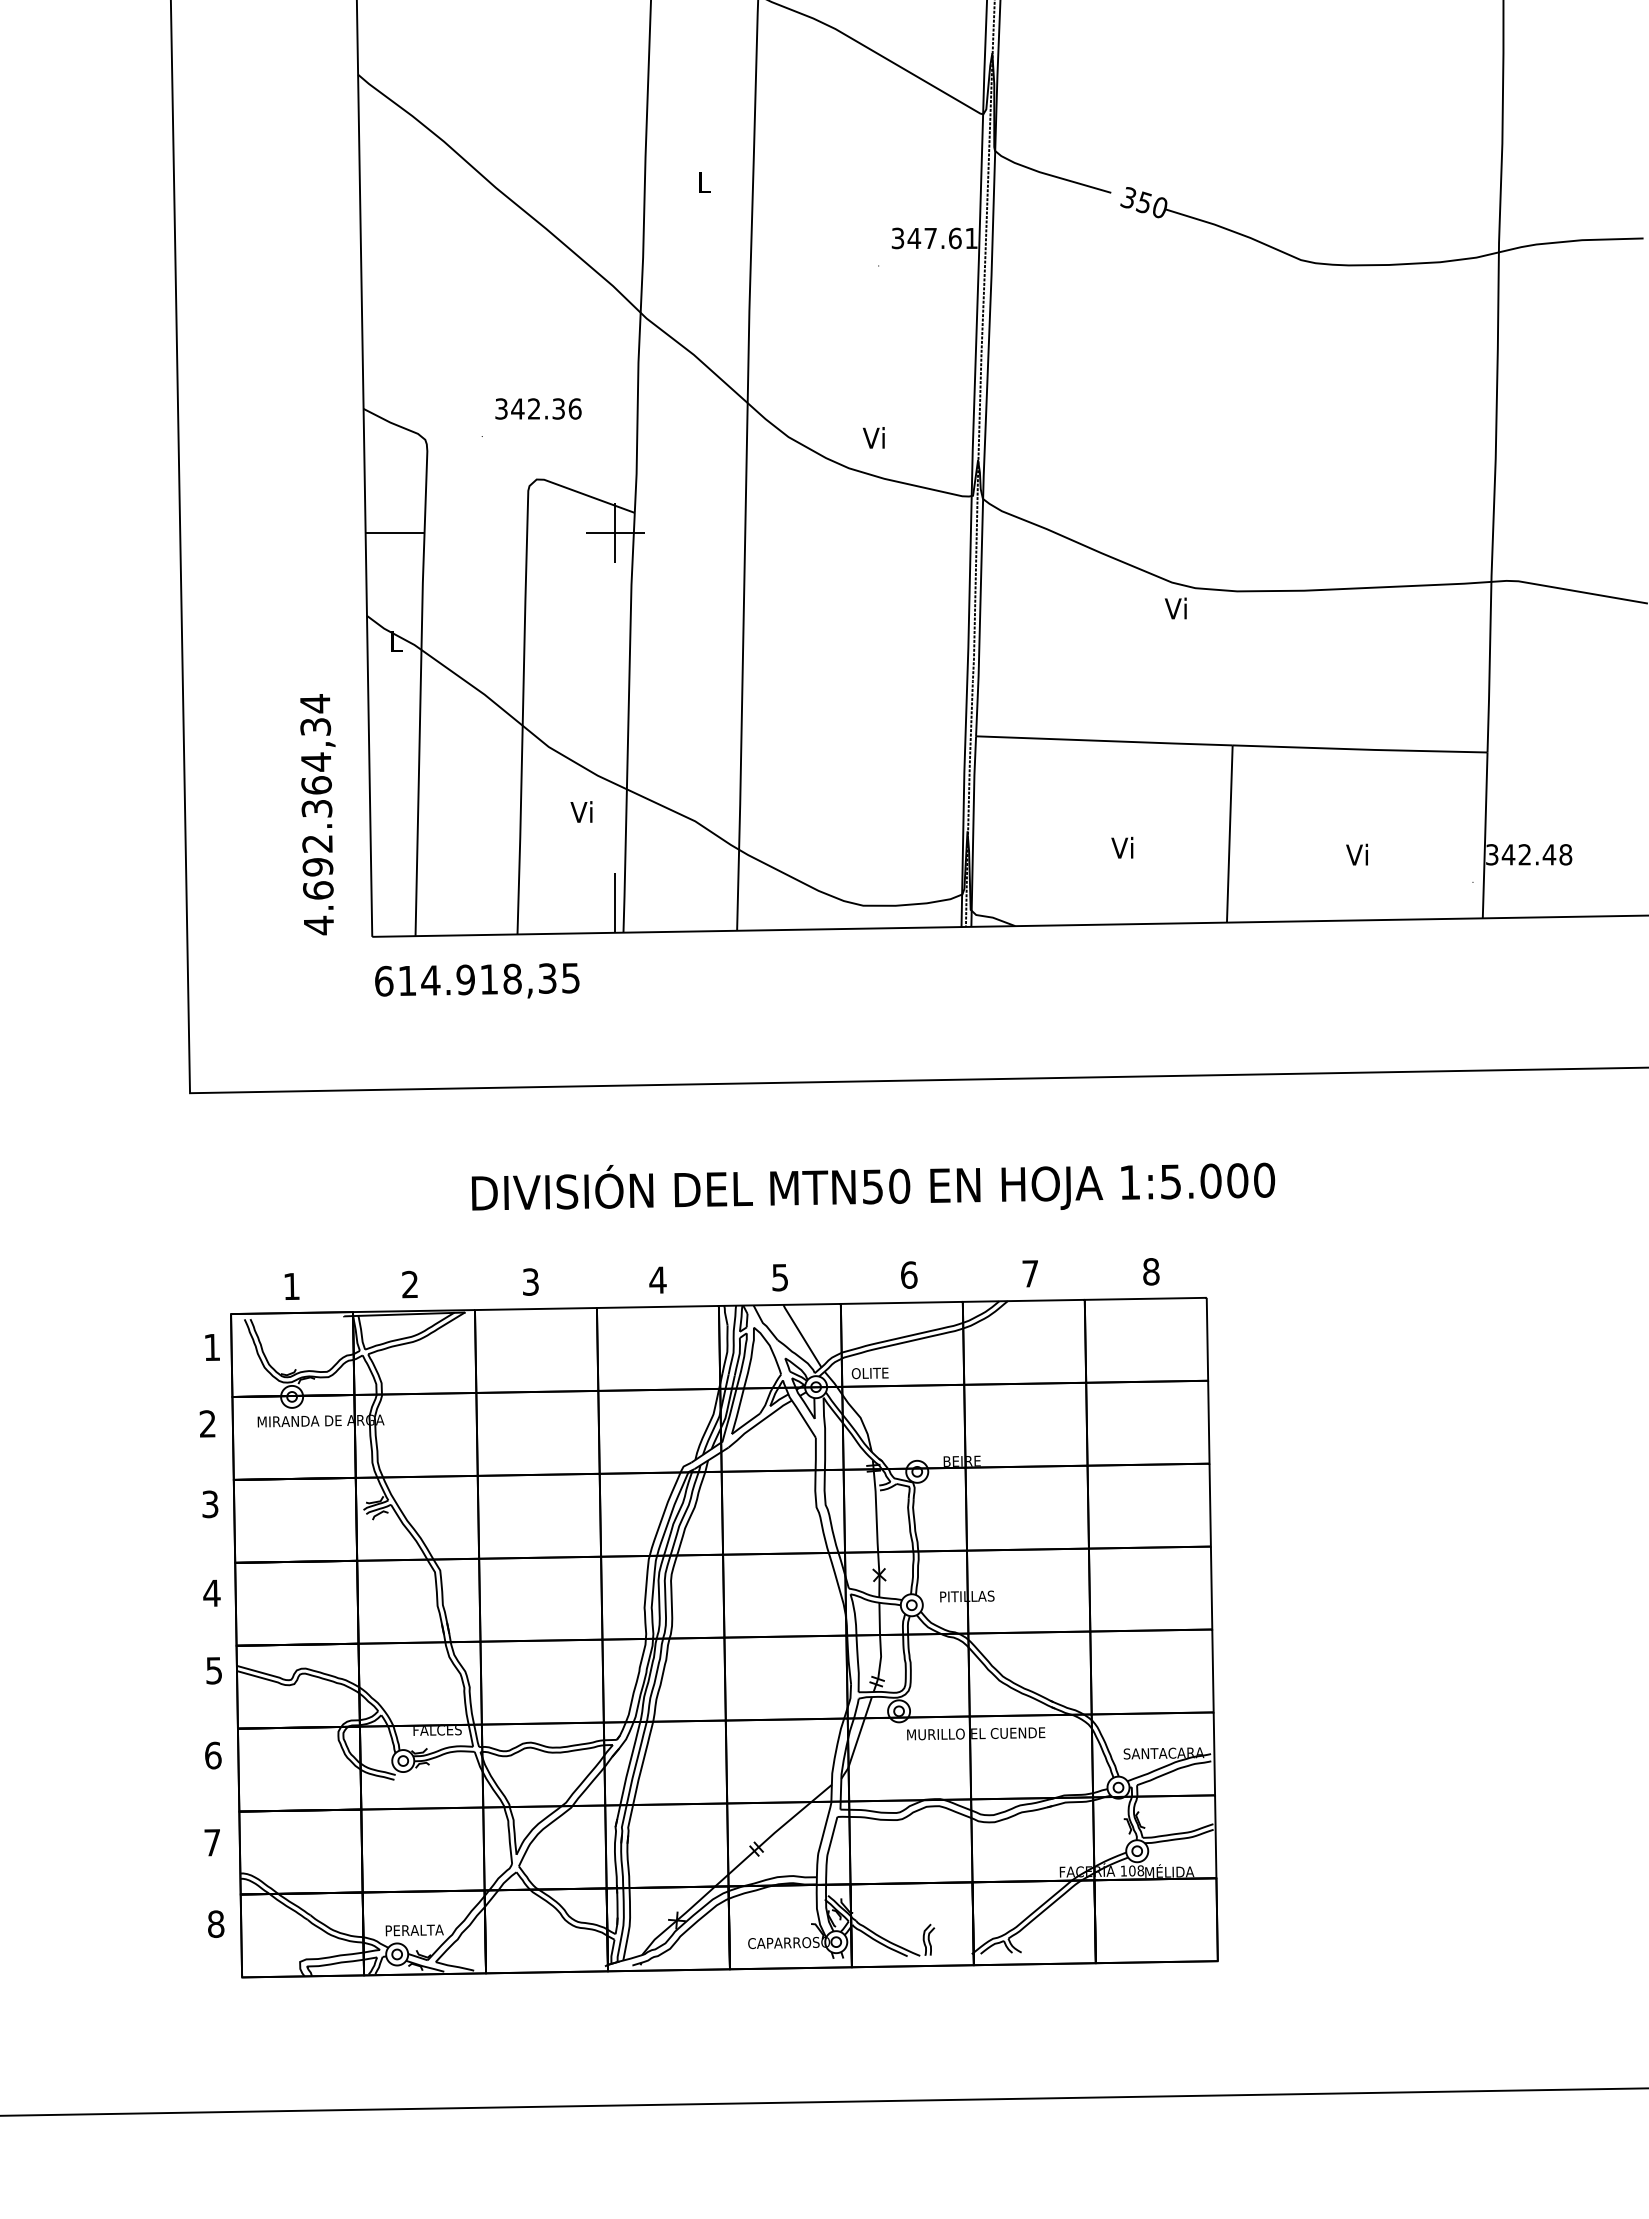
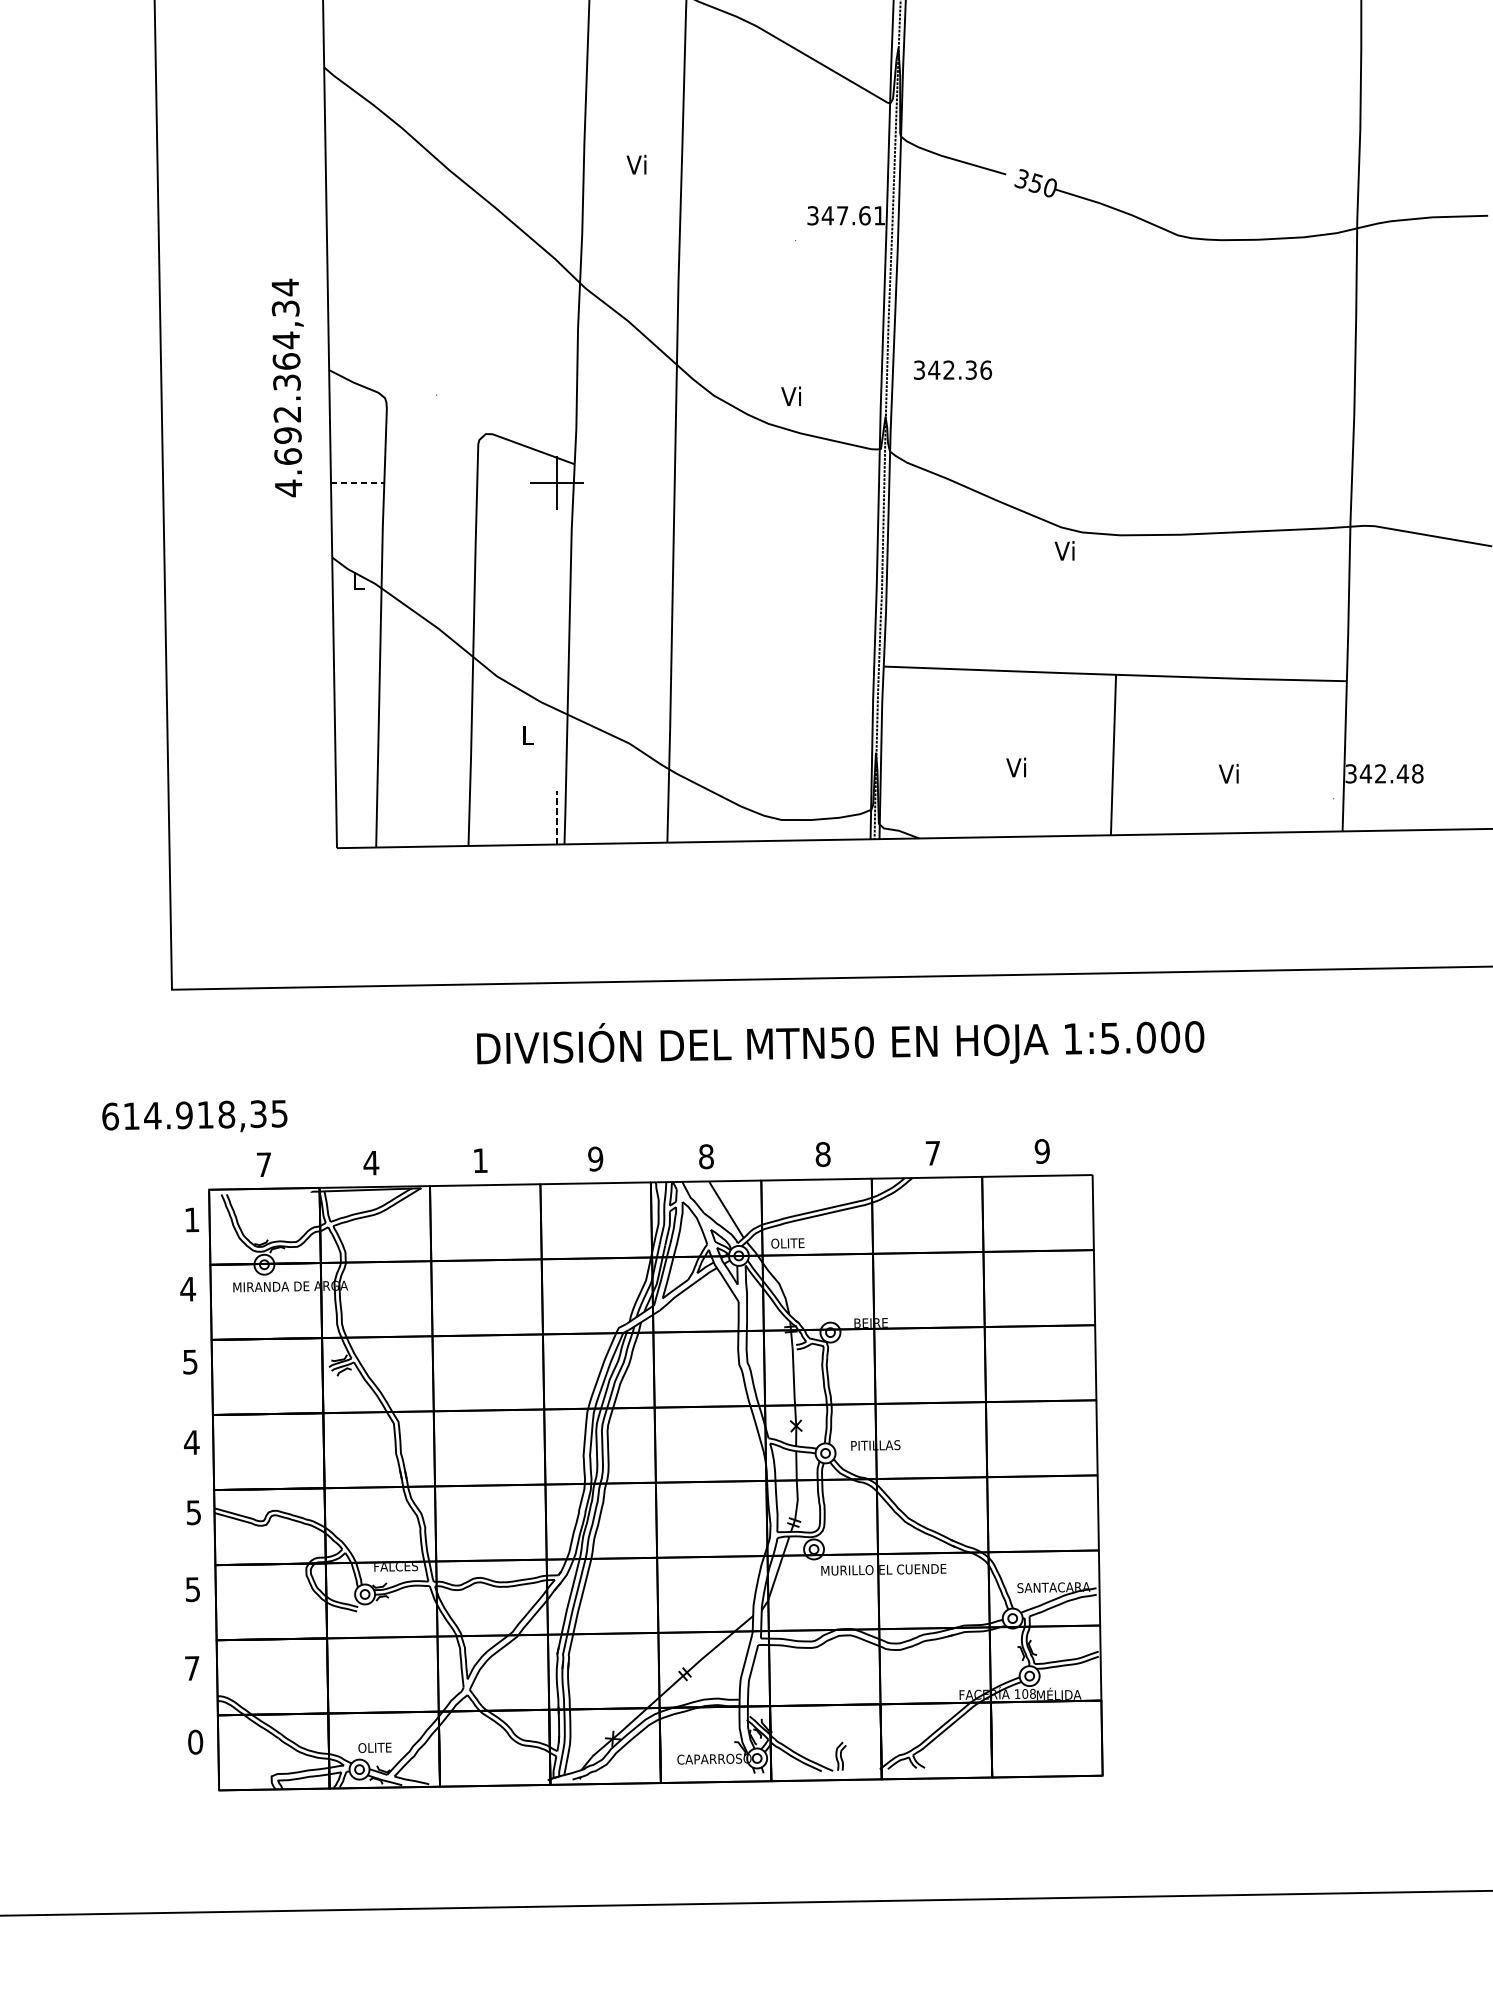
text: (702, 181) -> (636, 164), L -> Vi
text: (538, 408) -> (952, 369), moved
line: (395, 533) -> (358, 482), solid -> dashed
text: (581, 811) -> (526, 734), Vi -> L
text: (317, 814) -> (287, 387), moved
line: (615, 903) -> (557, 817), solid -> dashed
text: (477, 980) -> (195, 1115), moved
text: (873, 1186) -> (840, 1042), moved
text: (1150, 1271) -> (1041, 1151), 8 -> 9
text: (909, 1274) -> (823, 1153), 6 -> 8
text: (780, 1277) -> (706, 1156), 5 -> 8
text: (657, 1280) -> (595, 1159), 4 -> 9
text: (530, 1281) -> (480, 1160), 3 -> 1
text: (409, 1284) -> (370, 1162), 2 -> 4
text: (291, 1286) -> (263, 1164), 1 -> 7
text: (207, 1423) -> (187, 1288), 2 -> 4
text: (210, 1503) -> (190, 1361), 3 -> 5
text: (213, 1755) -> (193, 1589), 6 -> 5
text: (215, 1923) -> (195, 1741), 8 -> 0
text: (414, 1930) -> (375, 1747), PERALTA -> OLITE

